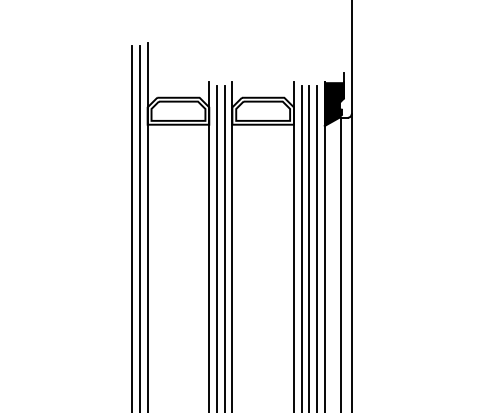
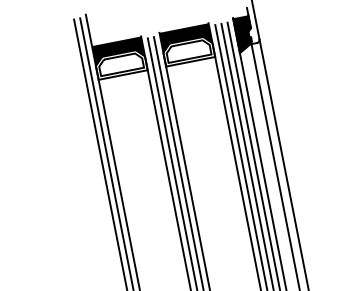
fill: (178, 94) -> (118, 50), added
fill: (262, 94) -> (185, 37), added

